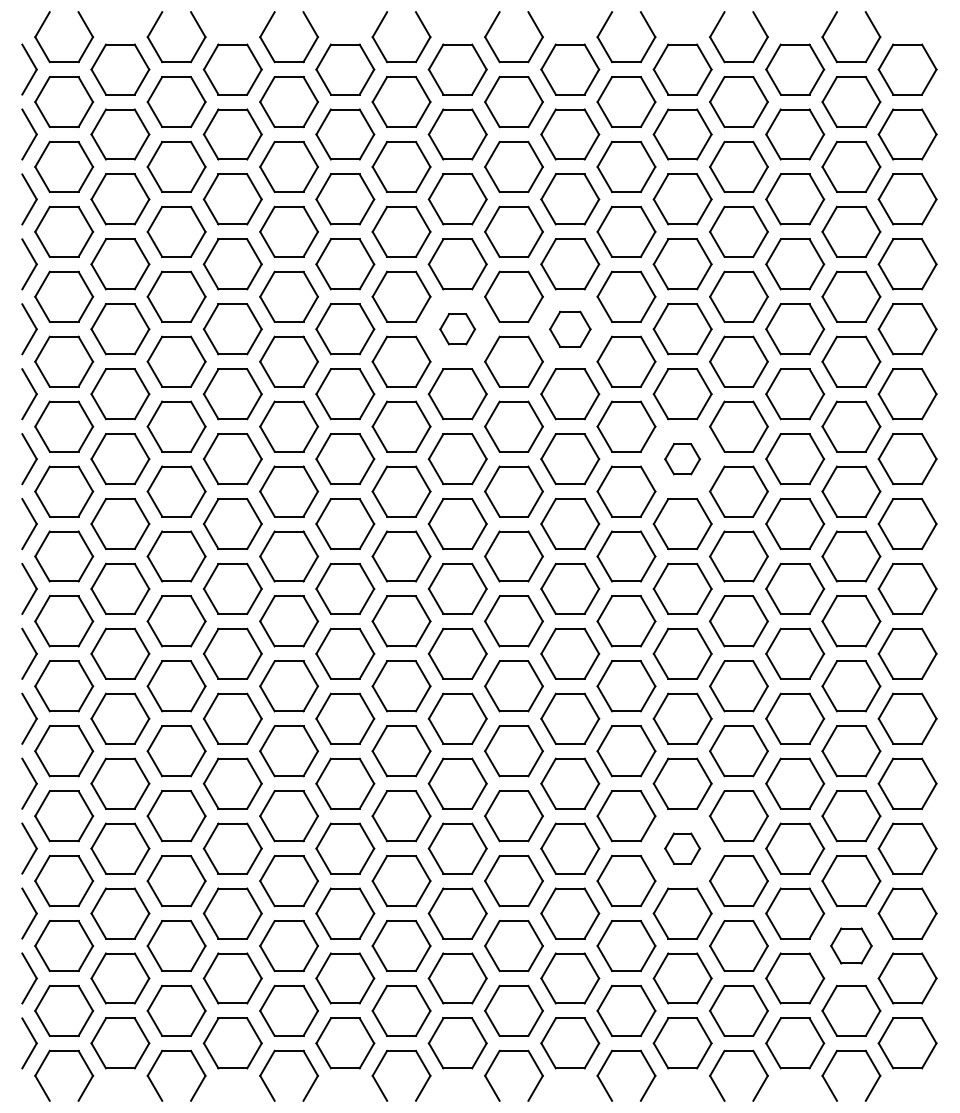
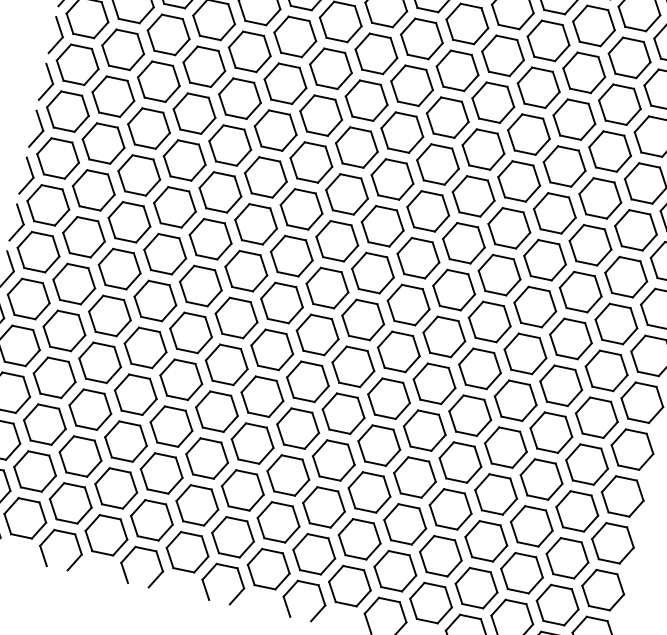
part: (457, 329) -> (376, 53), size x1.67
part: (570, 329) -> (457, 71), size x1.43
part: (682, 459) -> (518, 181), size x1.67
part: (682, 848) -> (460, 462), size x1.67
part: (851, 945) -> (567, 557), size x1.43

